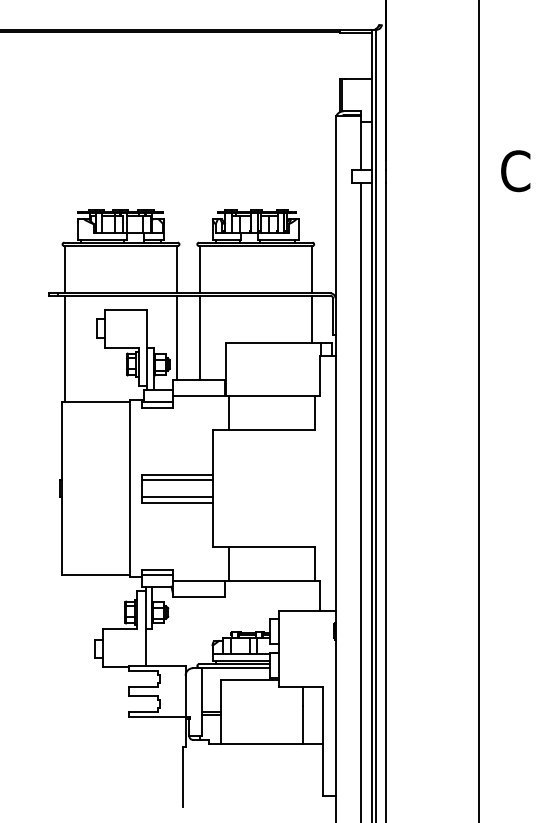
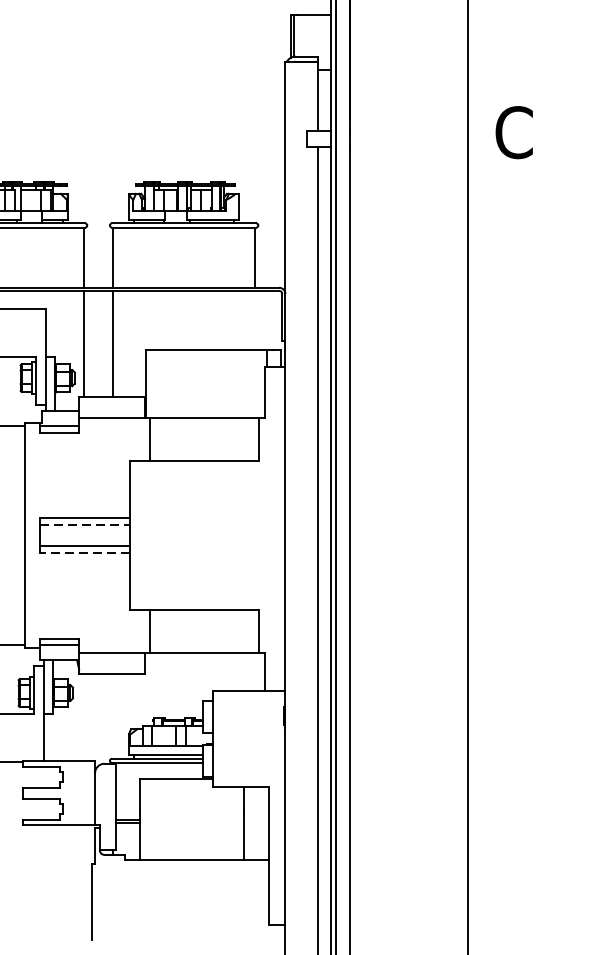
line: (311, 318) -> (254, 319), removed
line: (178, 479) -> (86, 524), solid -> dashed
line: (177, 502) -> (84, 553), solid -> dashed

